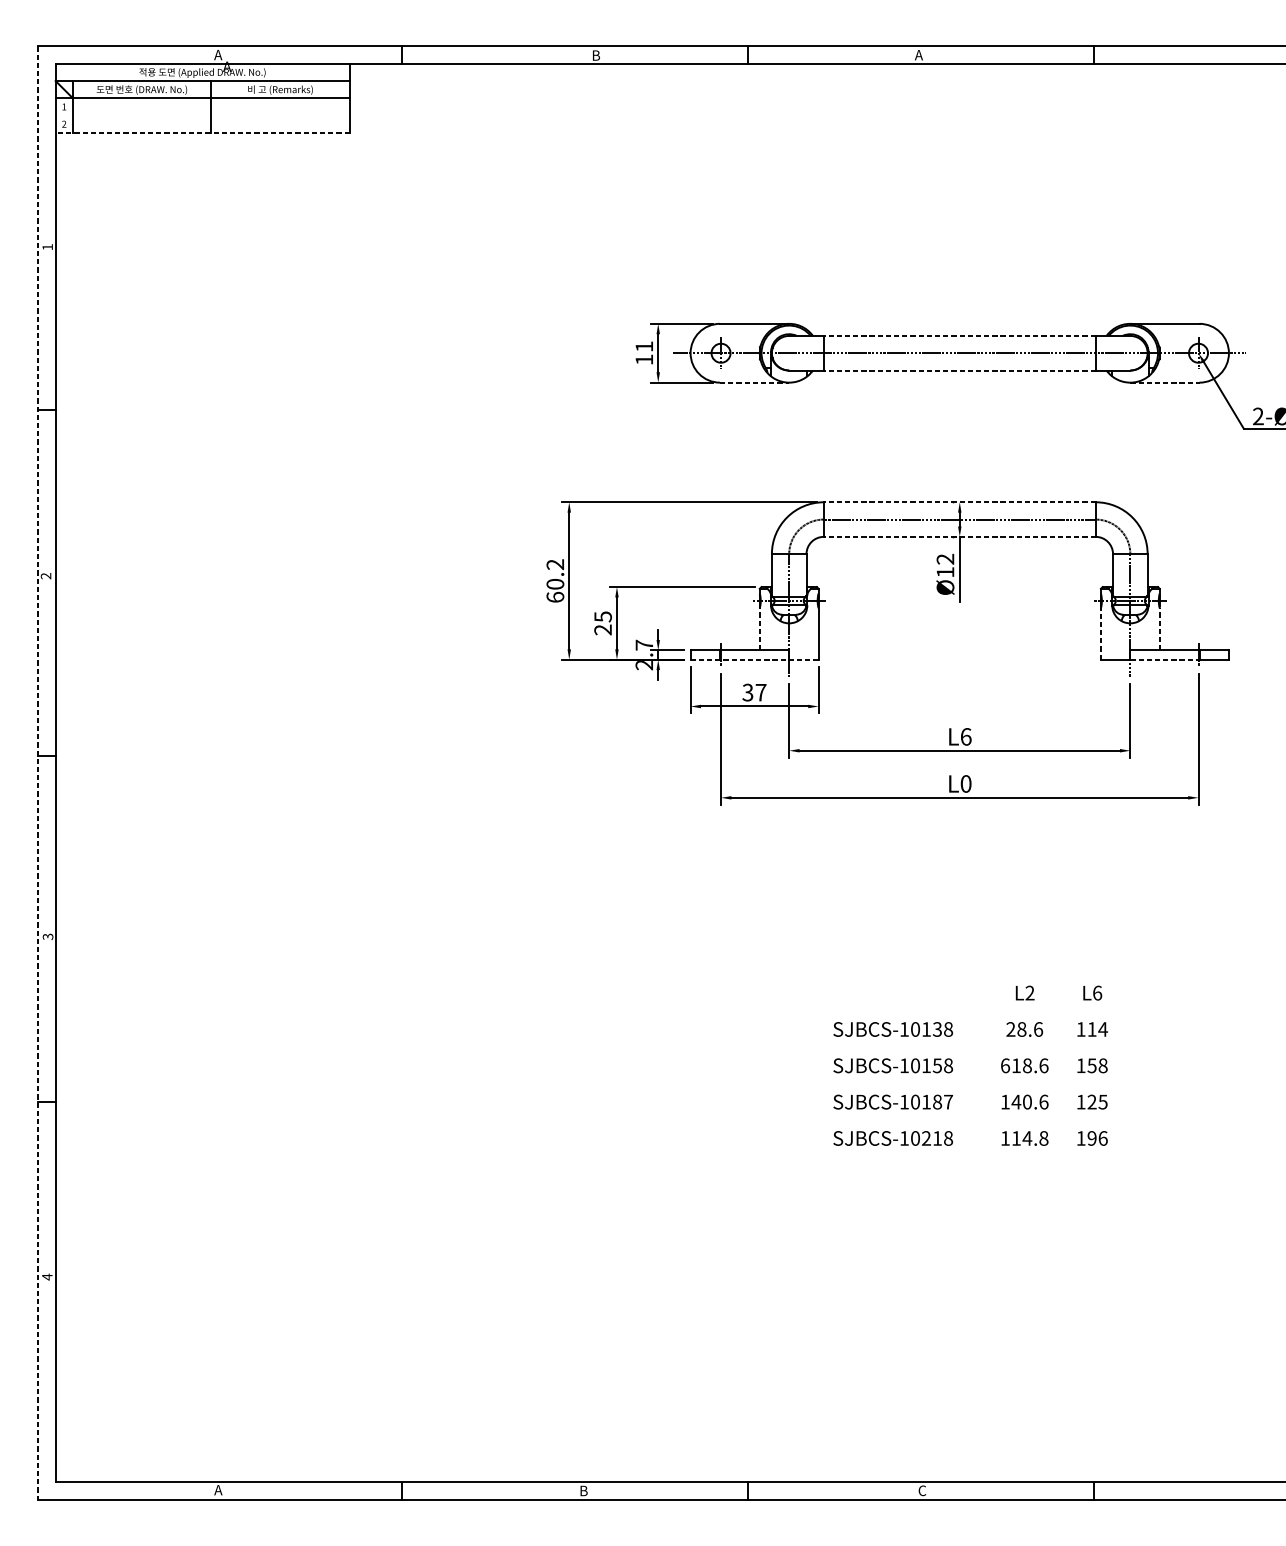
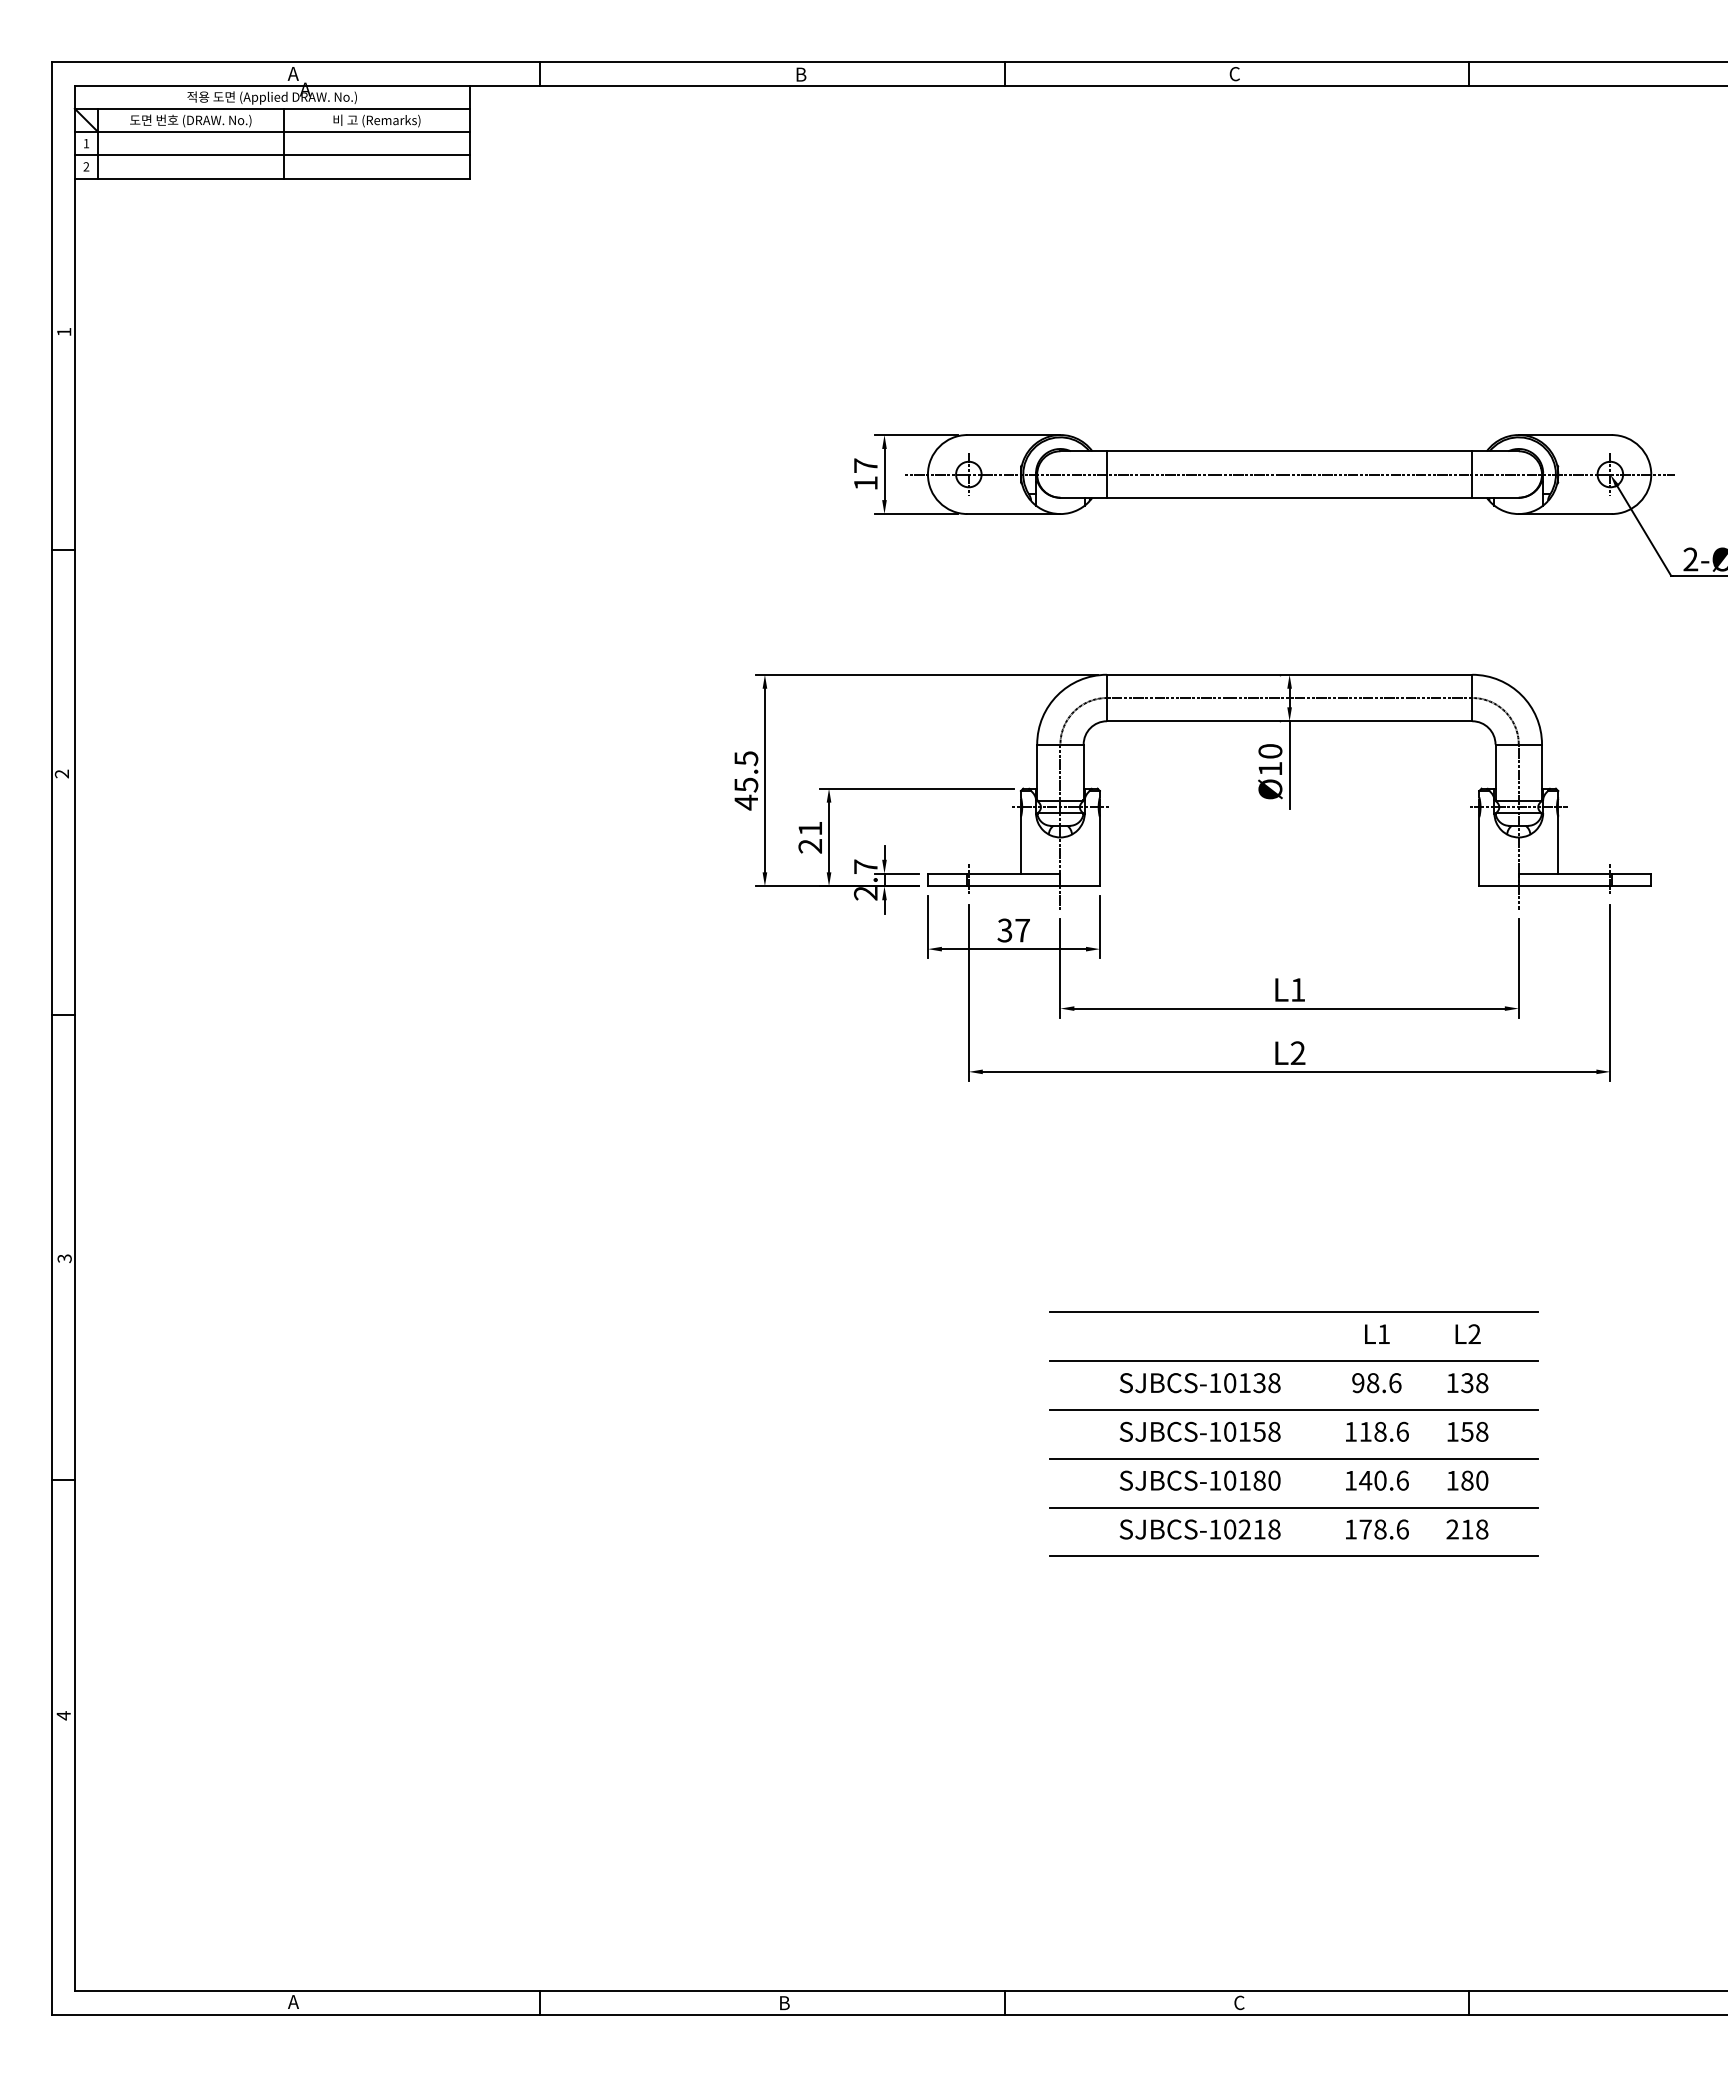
text: (918, 55) -> (1234, 74), A -> C
line: (202, 115) -> (271, 155), added
line: (202, 132) -> (272, 178), dashed -> solid
line: (959, 336) -> (1289, 451), dashed -> solid
text: (644, 346) -> (865, 465), 11 -> 17
line: (959, 370) -> (1289, 497), dashed -> solid
line: (755, 382) -> (1014, 514), dashed -> solid
line: (1165, 382) -> (1565, 514), dashed -> solid
line: (959, 502) -> (1289, 674), dashed -> solid
line: (959, 537) -> (1289, 721), dashed -> solid
text: (945, 559) -> (1270, 751), Ø12 -> Ø10
text: (555, 580) -> (746, 780), 60.2 -> 45.5
text: (603, 616) -> (810, 828), 25 -> 21
line: (759, 629) -> (1020, 845), dashed -> solid
line: (1159, 629) -> (1558, 845), dashed -> solid
line: (1101, 633) -> (1479, 851), dashed -> solid
line: (754, 659) -> (1013, 886), dashed -> solid
line: (1165, 659) -> (1565, 886), dashed -> solid
text: (966, 736) -> (1298, 989), L6 -> L1
line: (38, 773) -> (51, 1038), dashed -> solid
text: (965, 784) -> (1297, 1053), L0 -> L2
line: (962, 976) -> (1293, 1312), added
text: (1030, 992) -> (1384, 1333), L2 -> L1
text: (1097, 993) -> (1474, 1334), L6 -> L2
line: (962, 1013) -> (1293, 1361), added
text: (1011, 1029) -> (1358, 1383), 28.6 -> 98.6
text: (1097, 1029) -> (1474, 1383), 114 -> 138
line: (962, 1049) -> (1293, 1410), added
text: (1005, 1065) -> (1351, 1431), 618.6 -> 118.6
line: (962, 1085) -> (1293, 1458), added
text: (948, 1101) -> (1274, 1480), SJBCS-10187 -> SJBCS-10180
text: (1097, 1101) -> (1474, 1480), 125 -> 180
line: (962, 1122) -> (1293, 1507), added
text: (1029, 1138) -> (1383, 1529), 114.8 -> 178.6
text: (1092, 1138) -> (1467, 1529), 196 -> 218
line: (962, 1158) -> (1293, 1556), added

